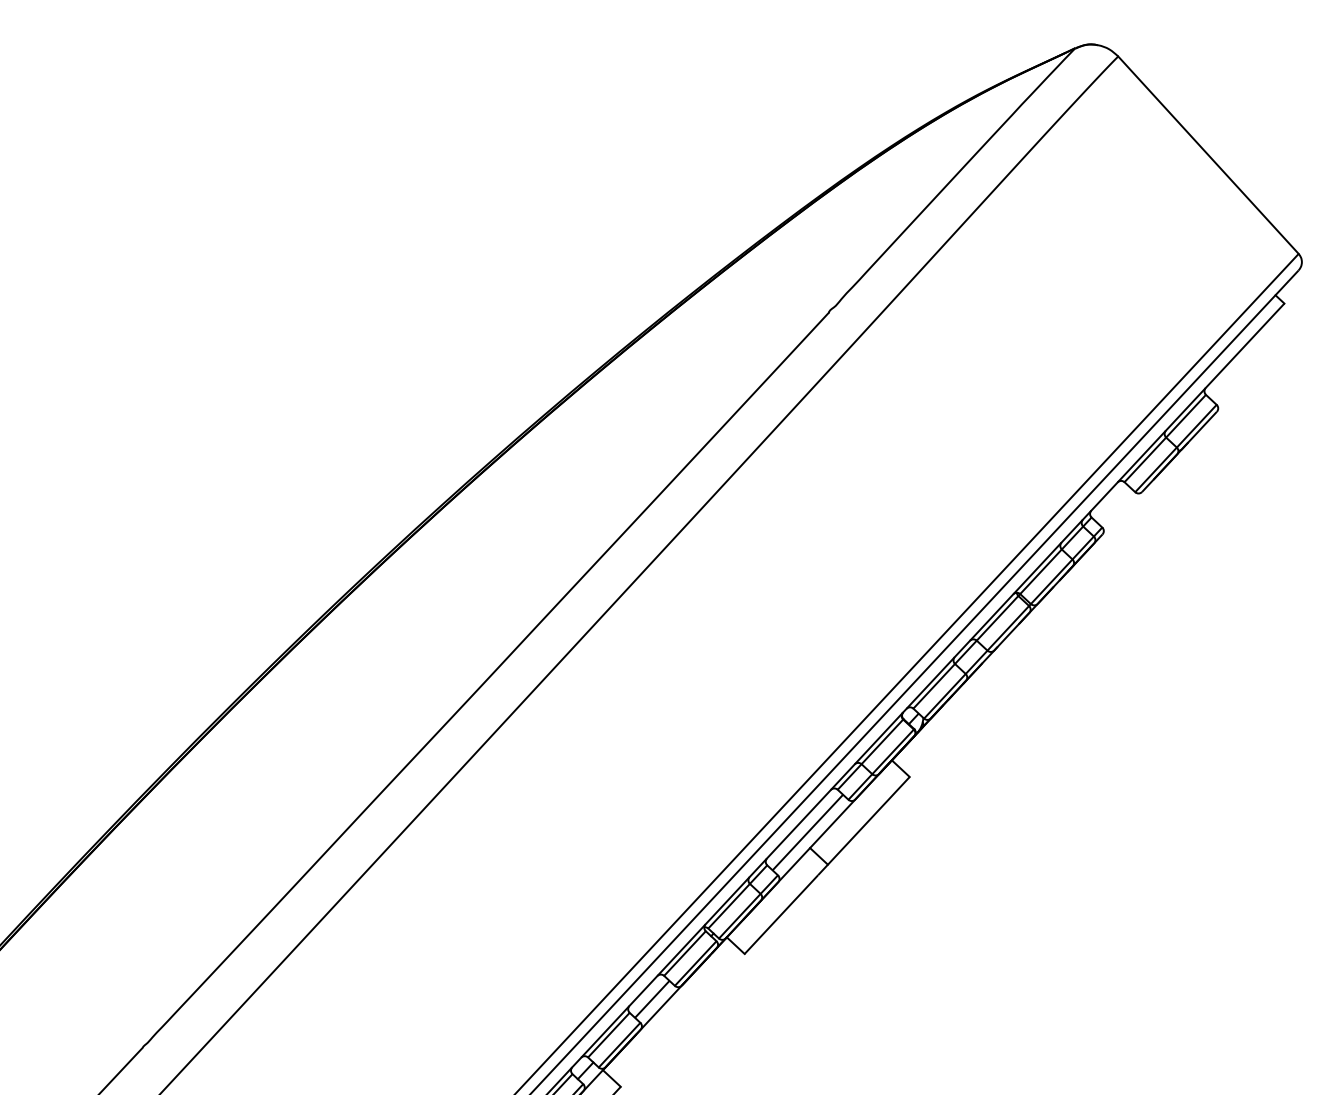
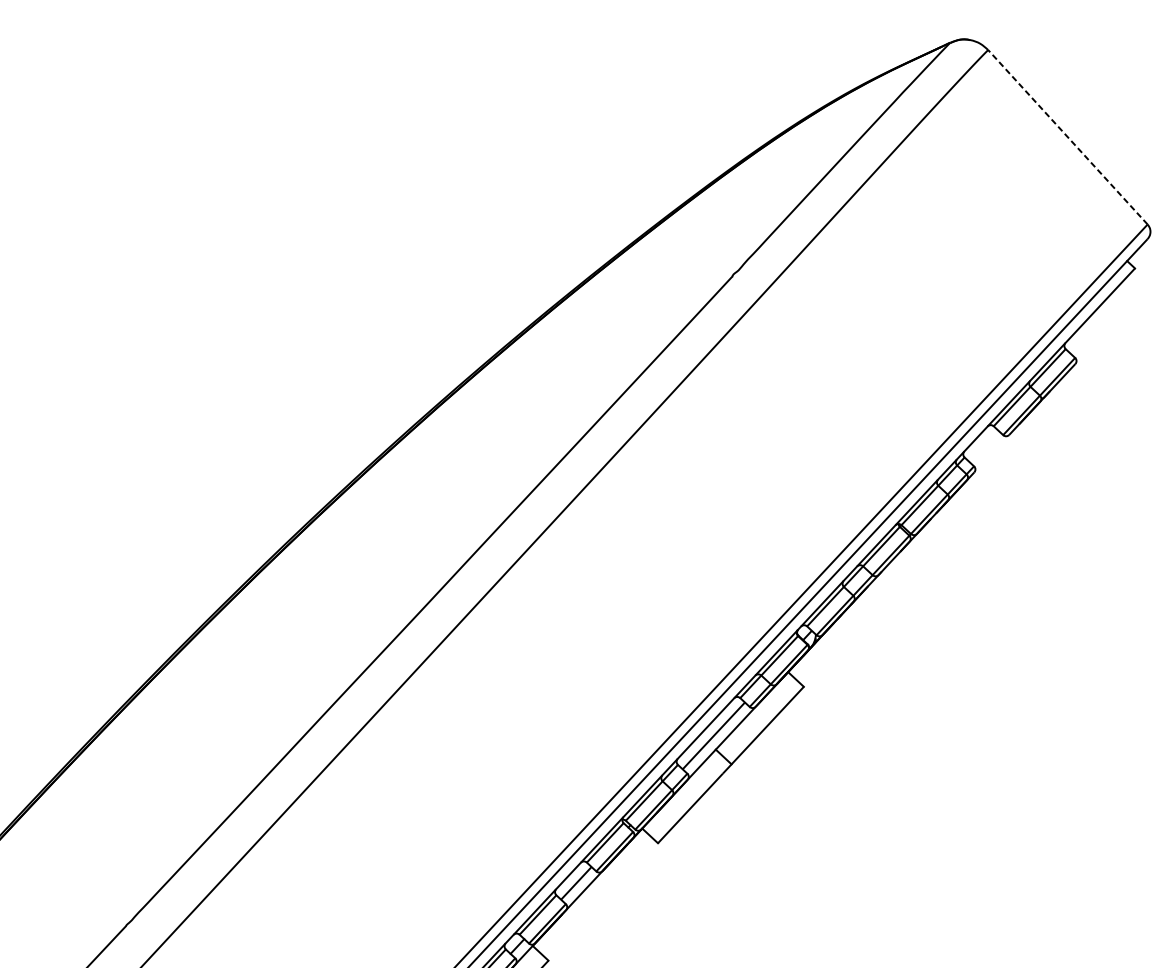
line: (1208, 155) -> (1067, 137), solid -> dashed

